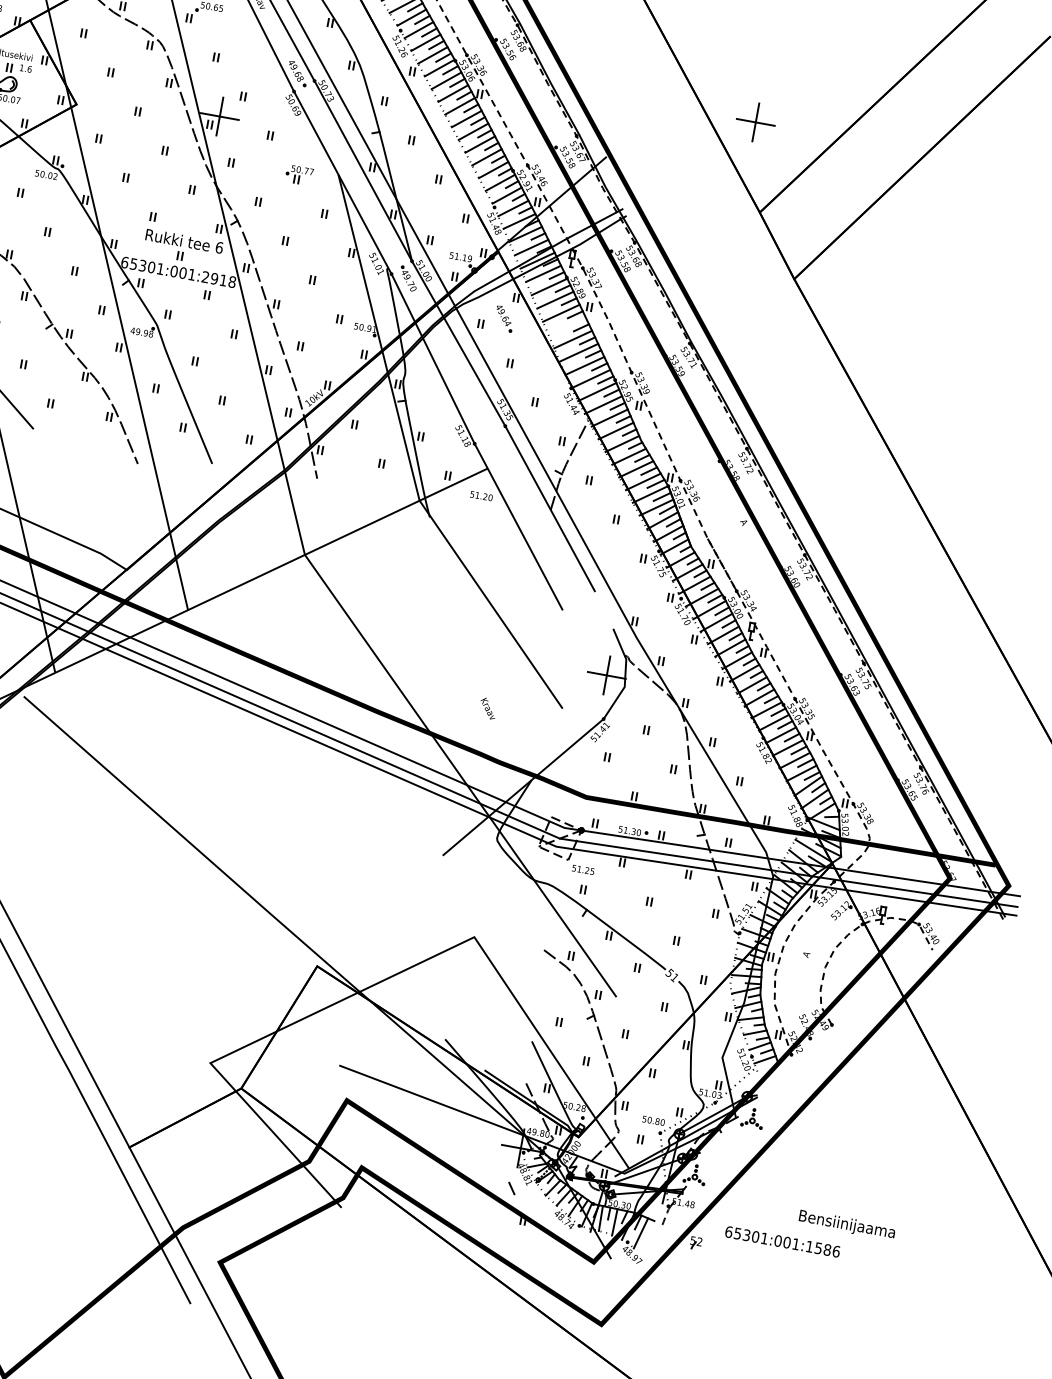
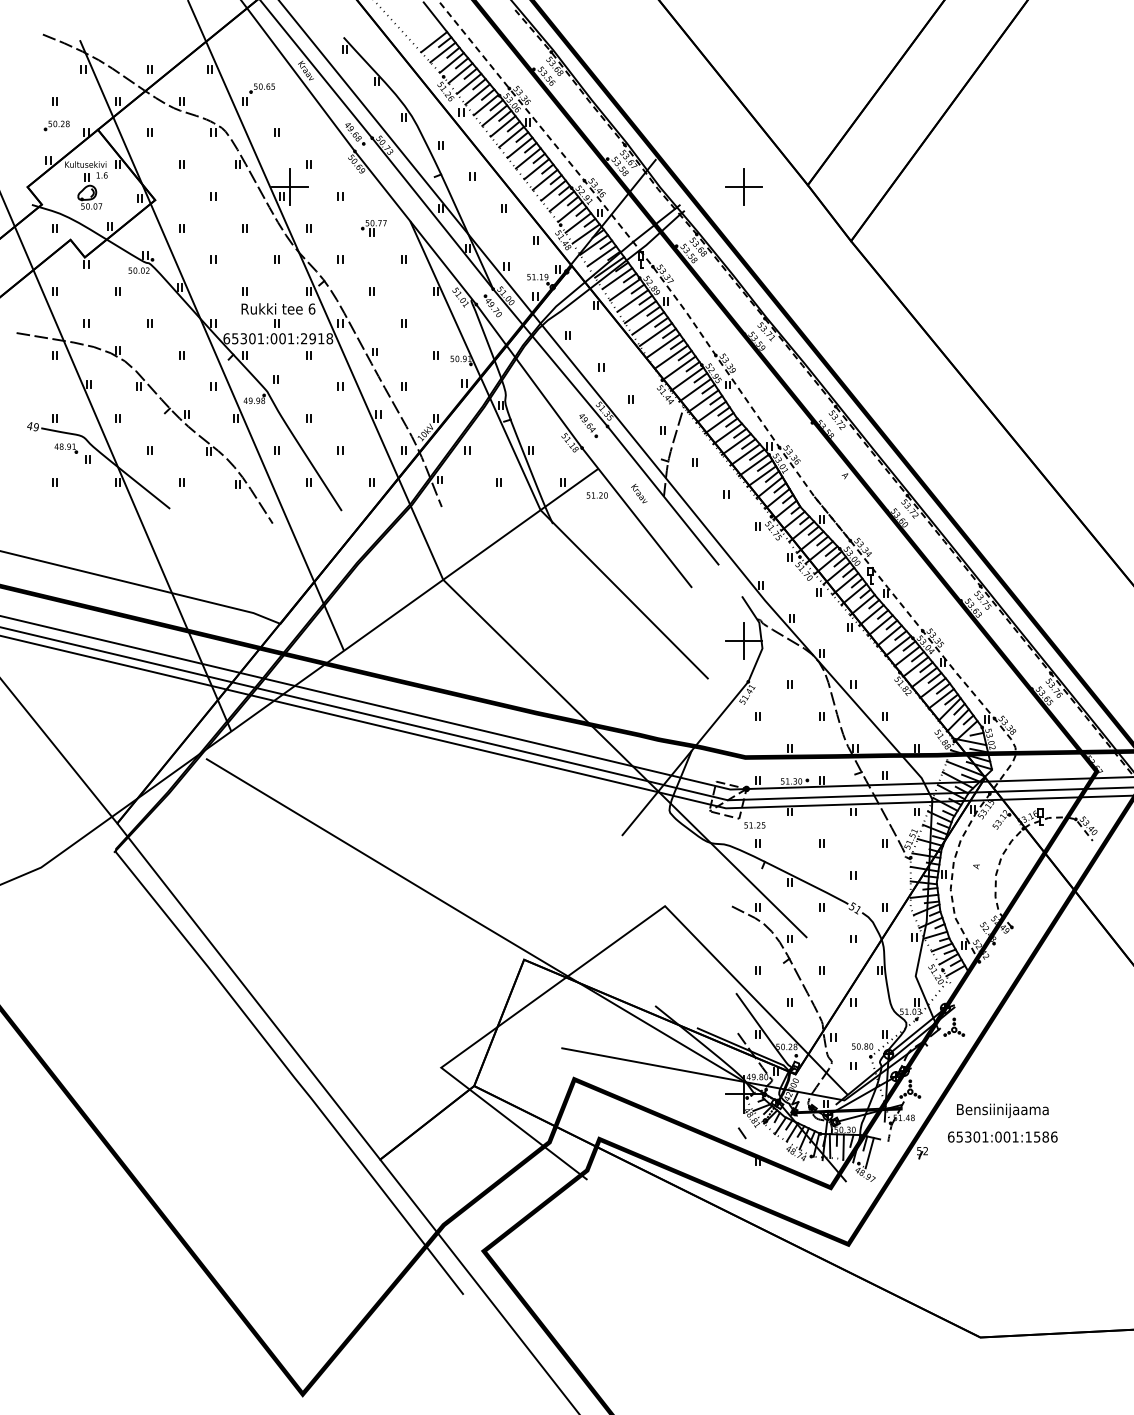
part: (755, 121) -> (743, 186), moved
part: (504, 319) -> (588, 426), moved
line: (567, 326) -> (648, 323), added
text: (488, 708) -> (639, 493), moved
text: (846, 1224) -> (1002, 1110), moved

